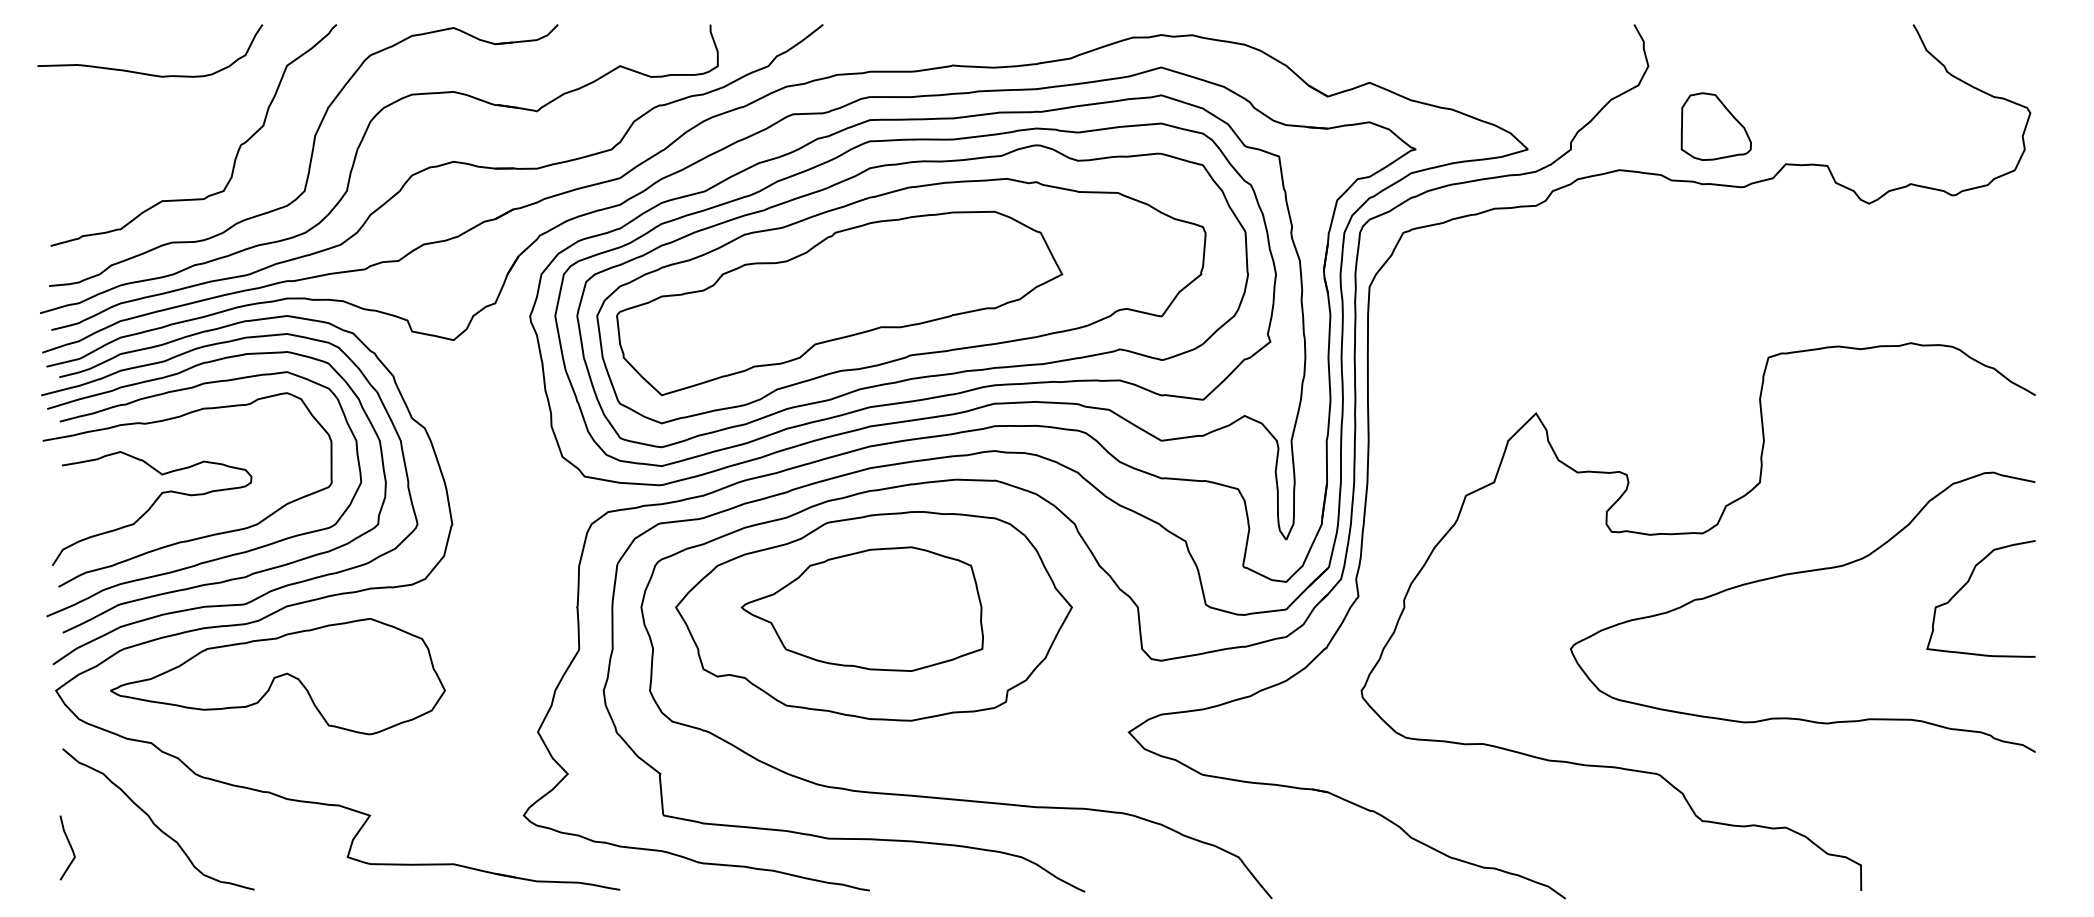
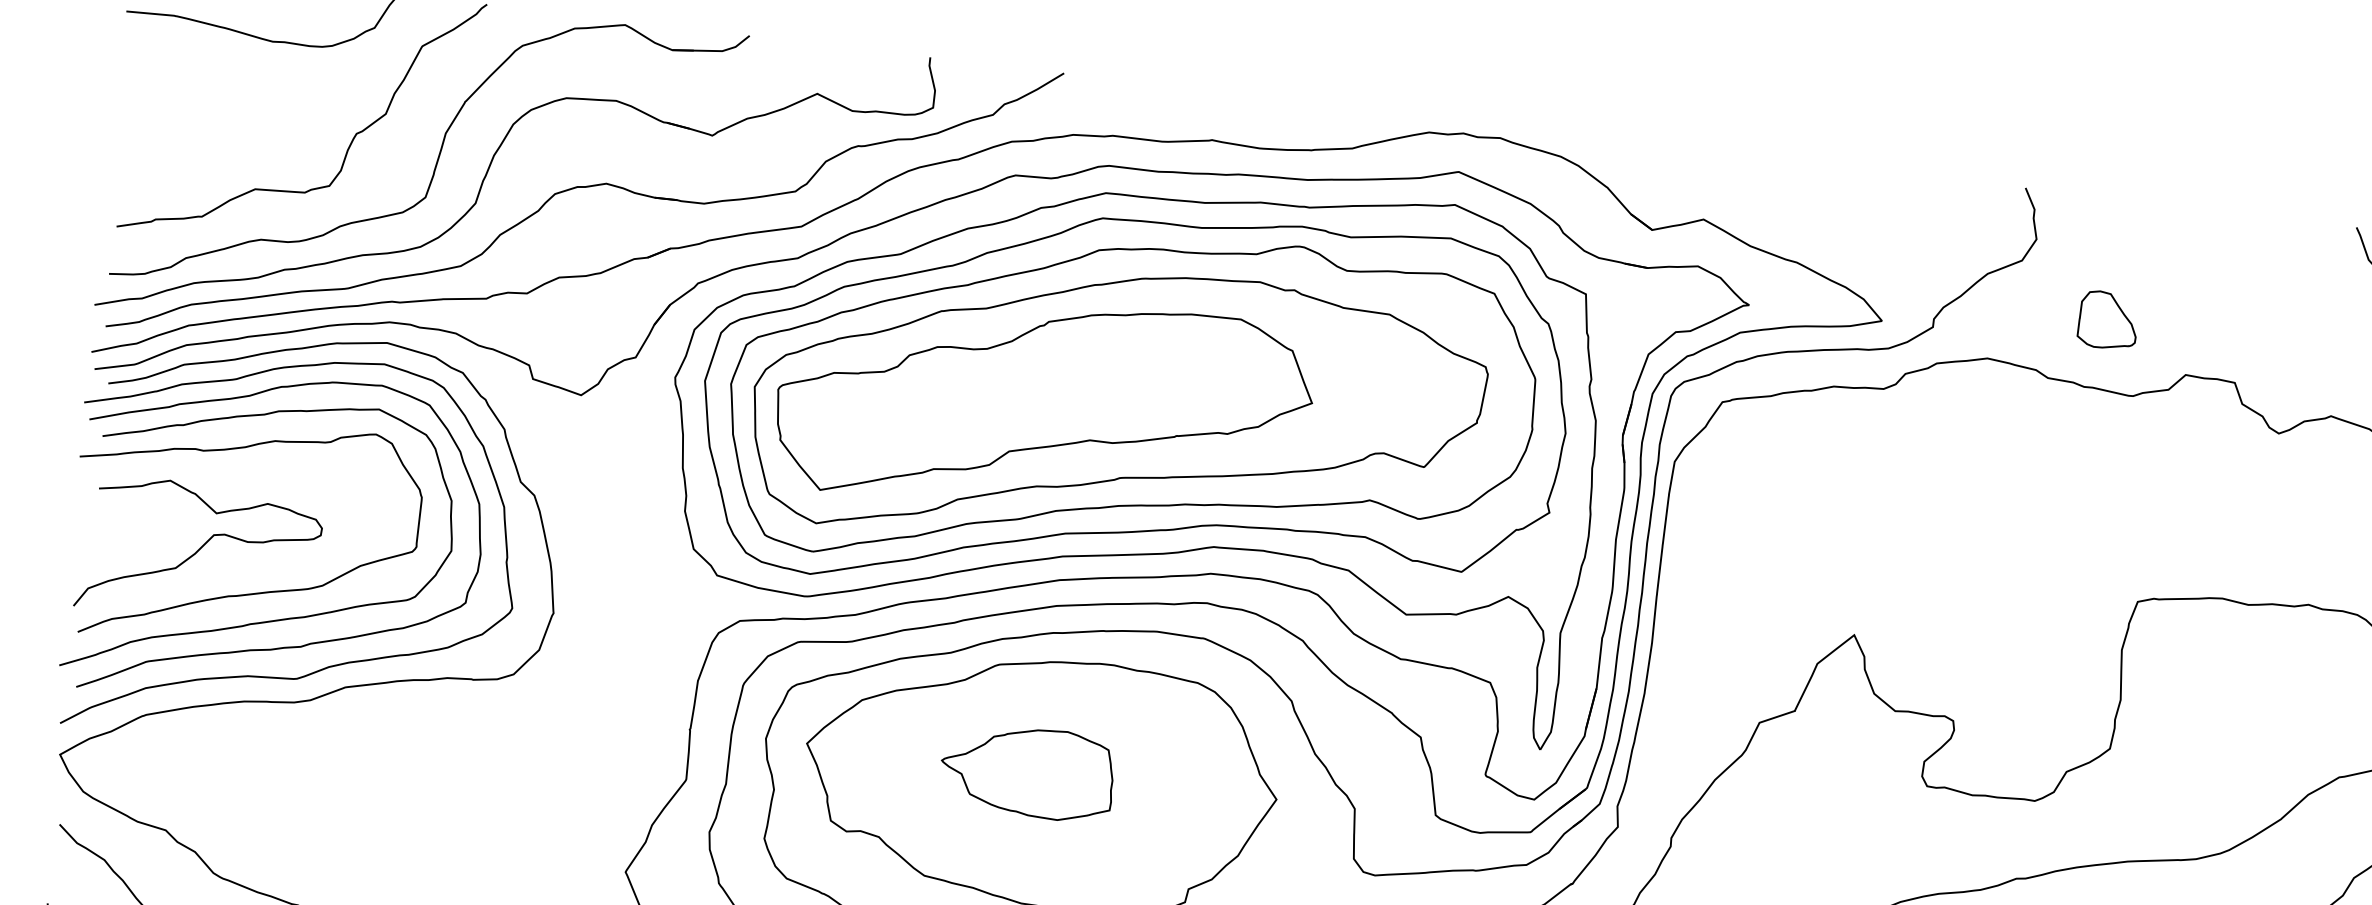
part: (1715, 126) -> (2107, 320), size x0.7
part: (861, 608) -> (1026, 771), size x0.6
part: (277, 676) -> (324, 769), removed

